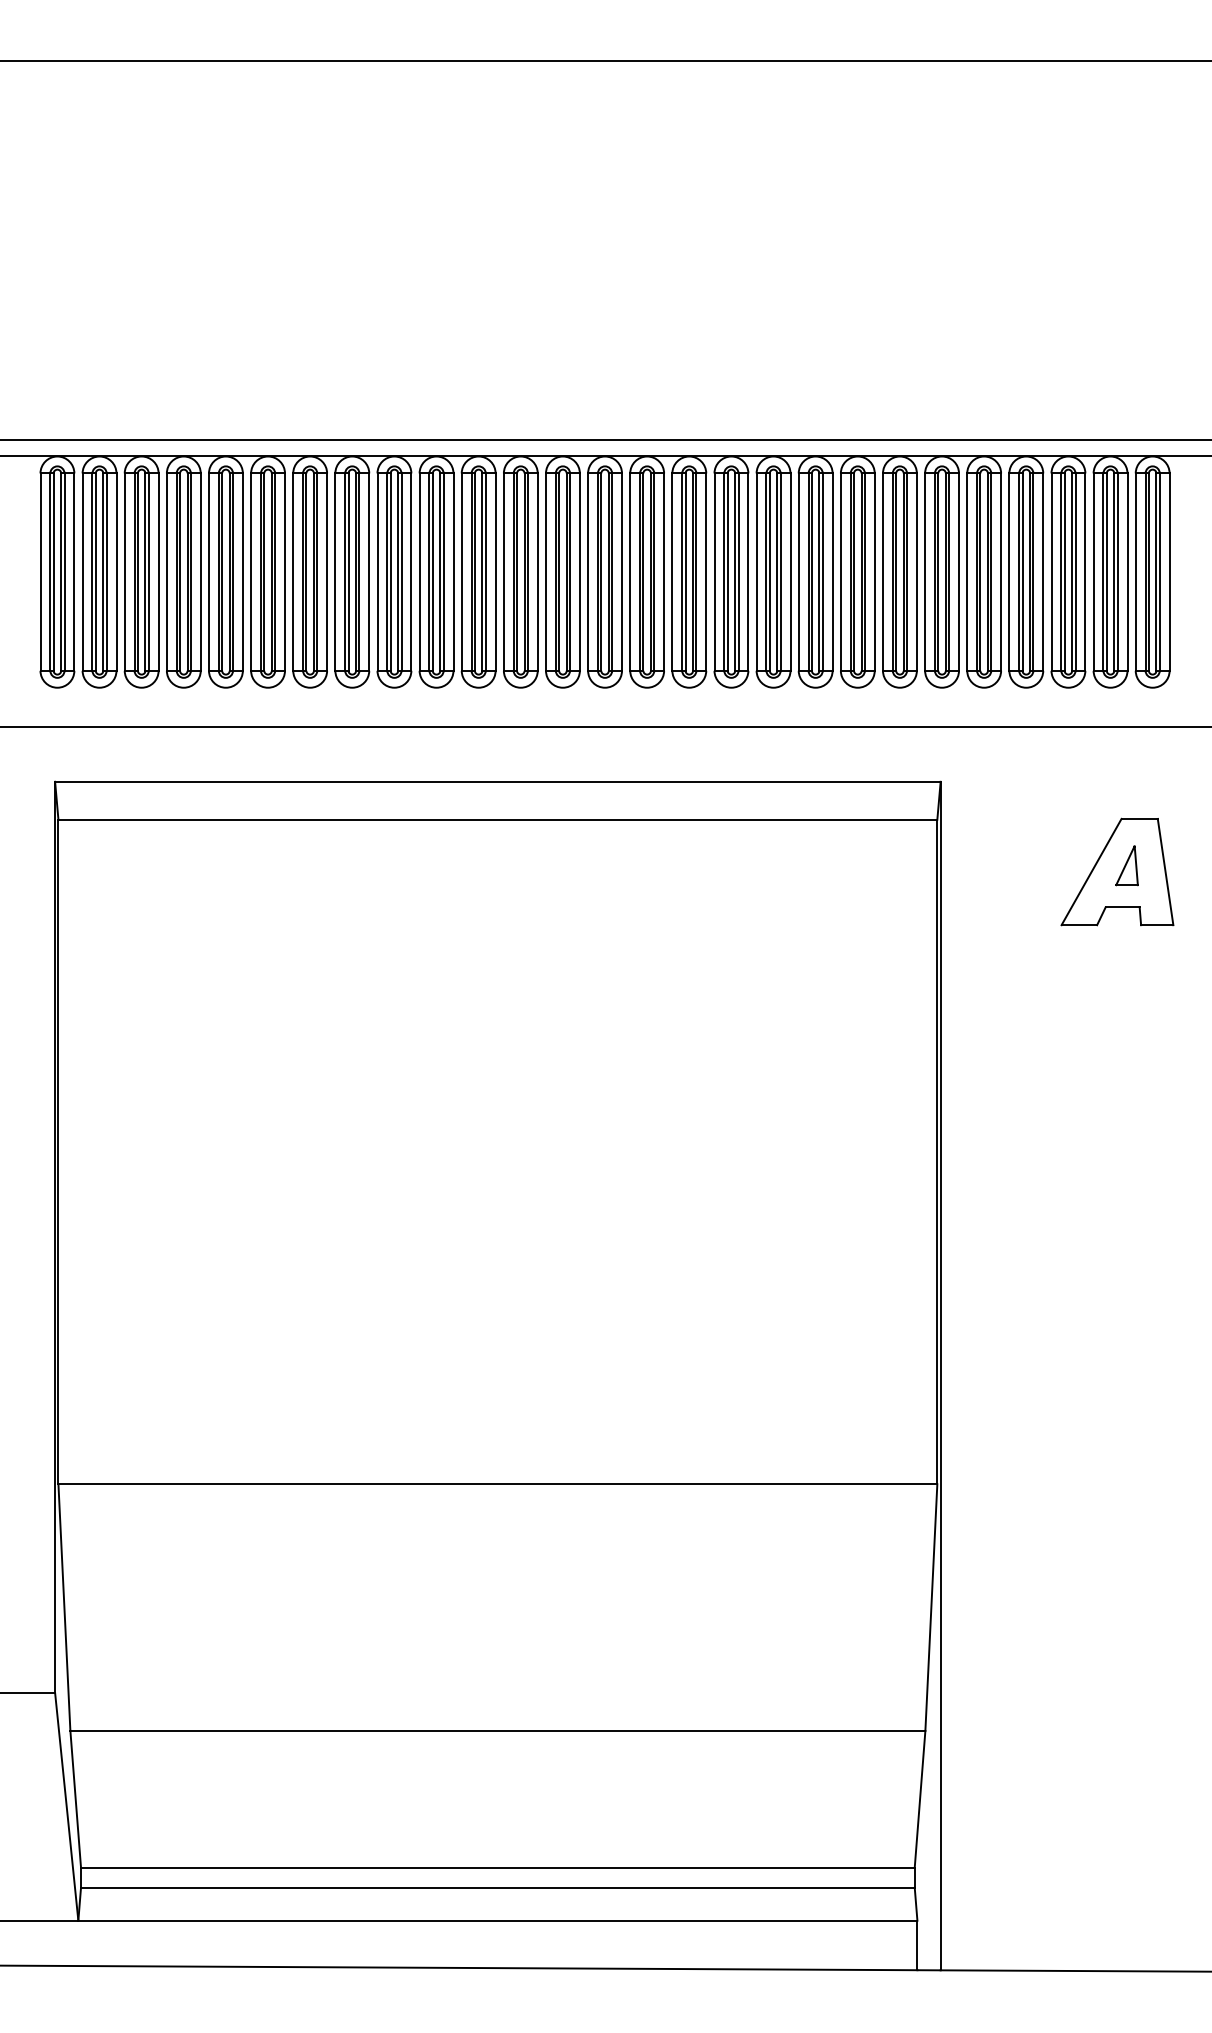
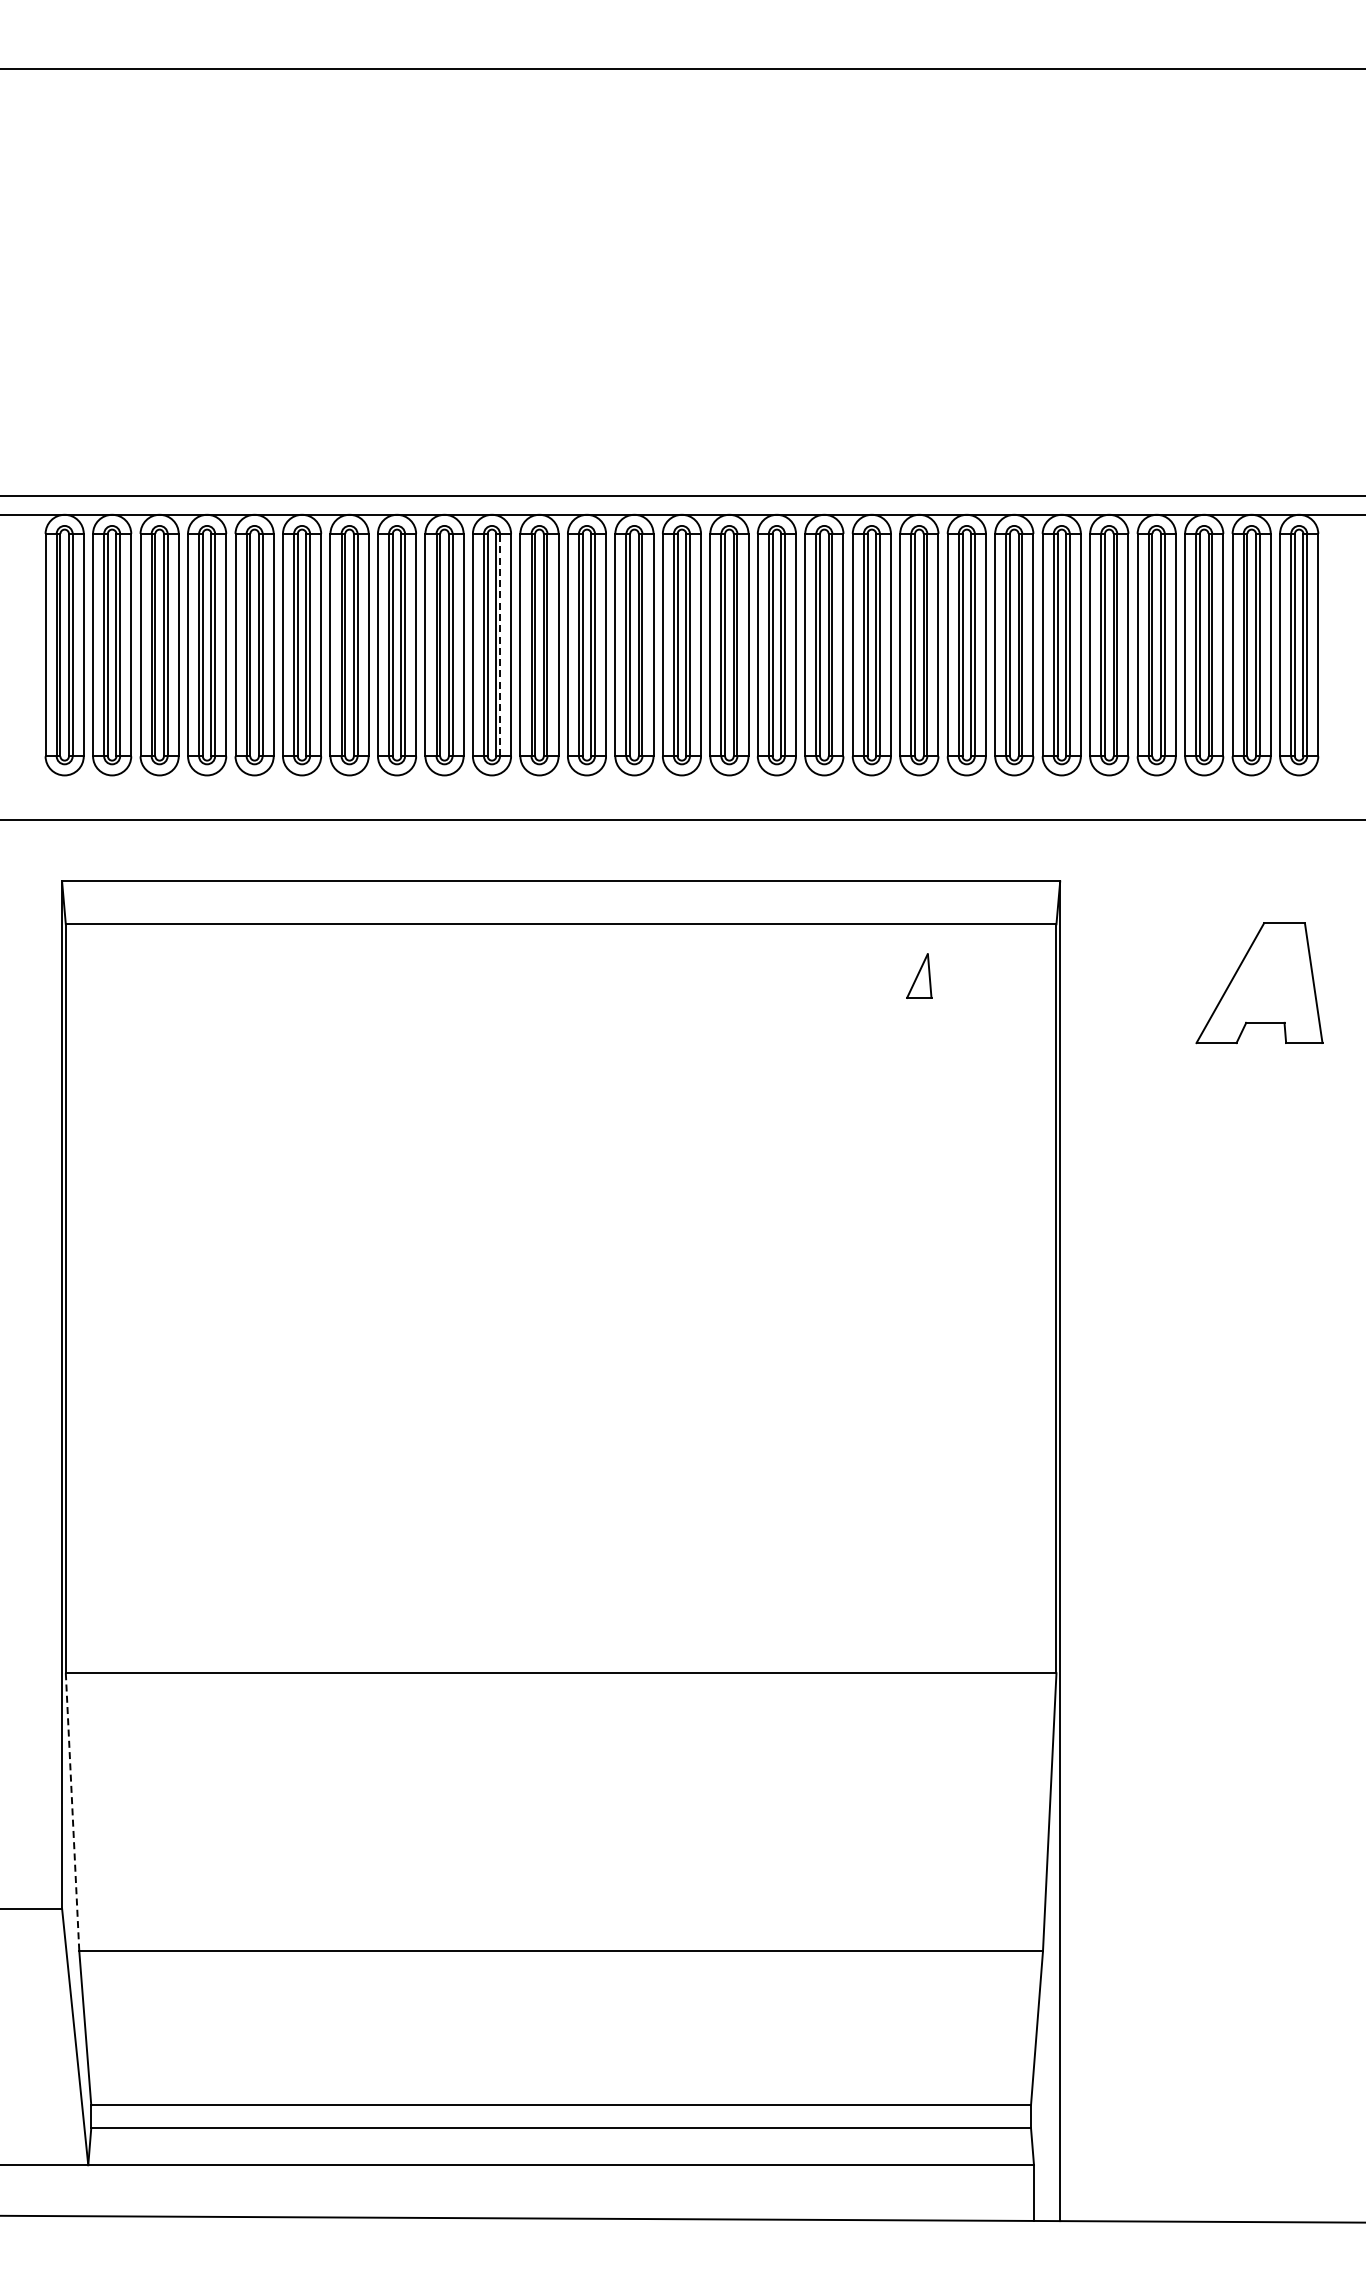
line: (444, 571) -> (500, 644), solid -> dashed
part: (1127, 865) -> (919, 975), moved
line: (64, 1607) -> (72, 1812), solid -> dashed

